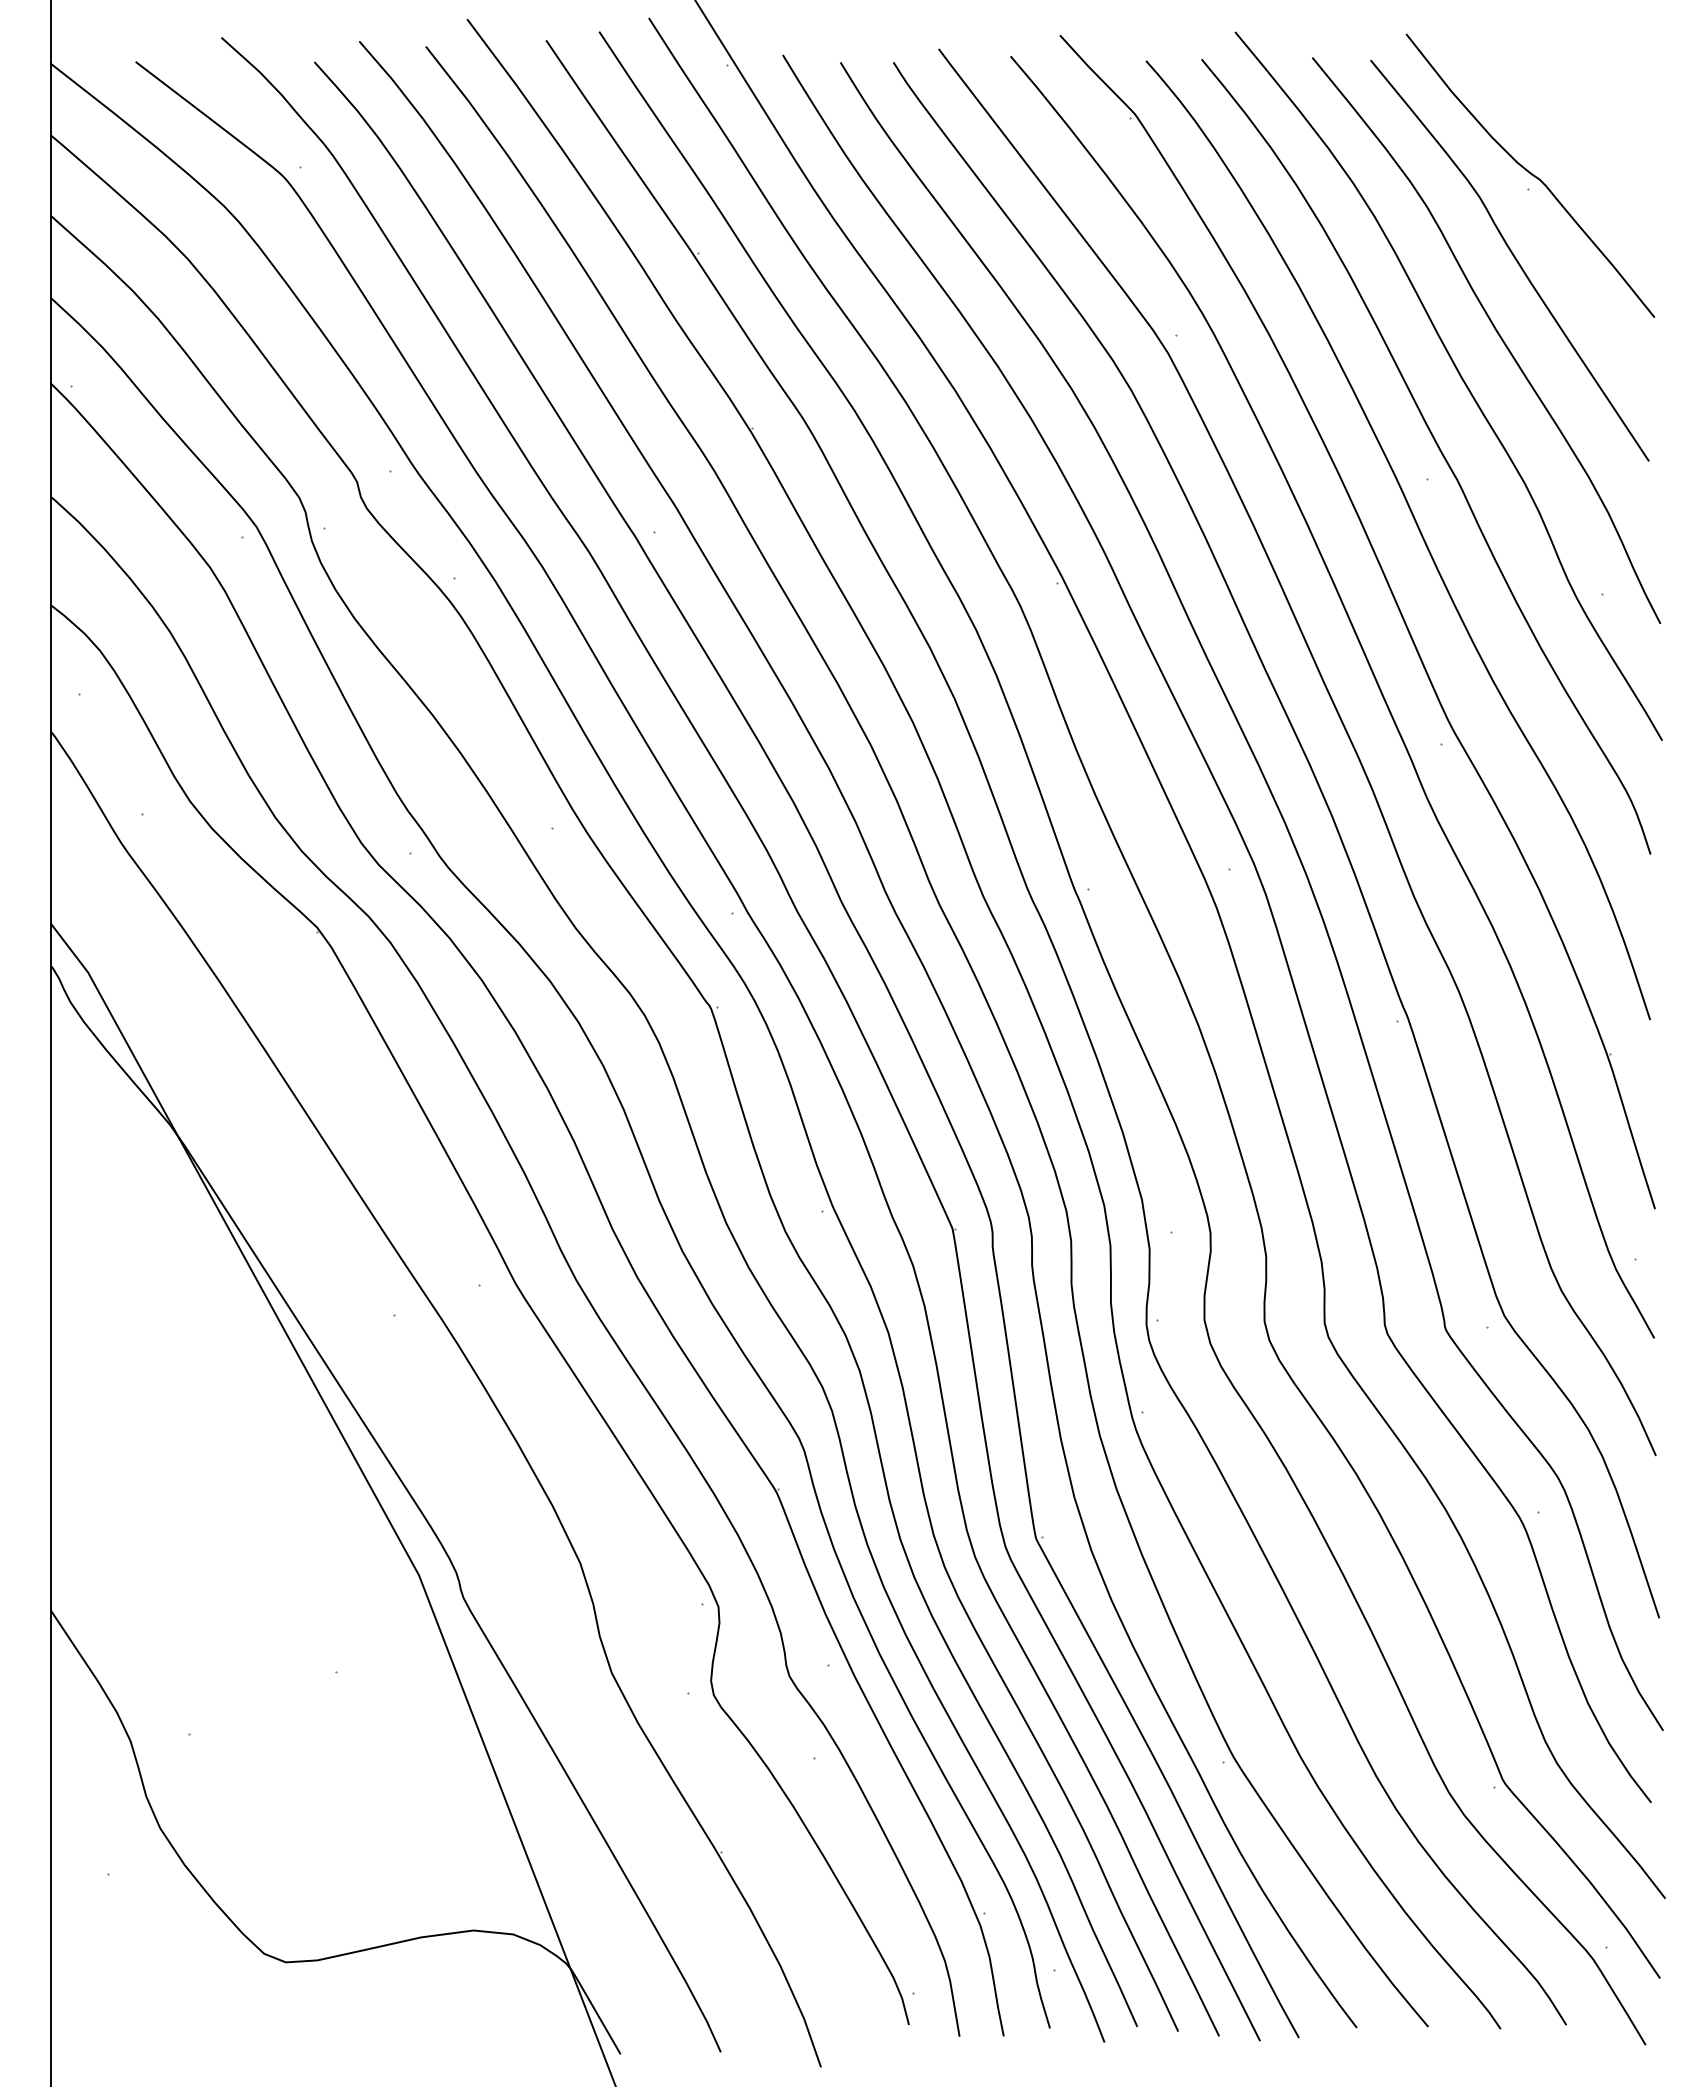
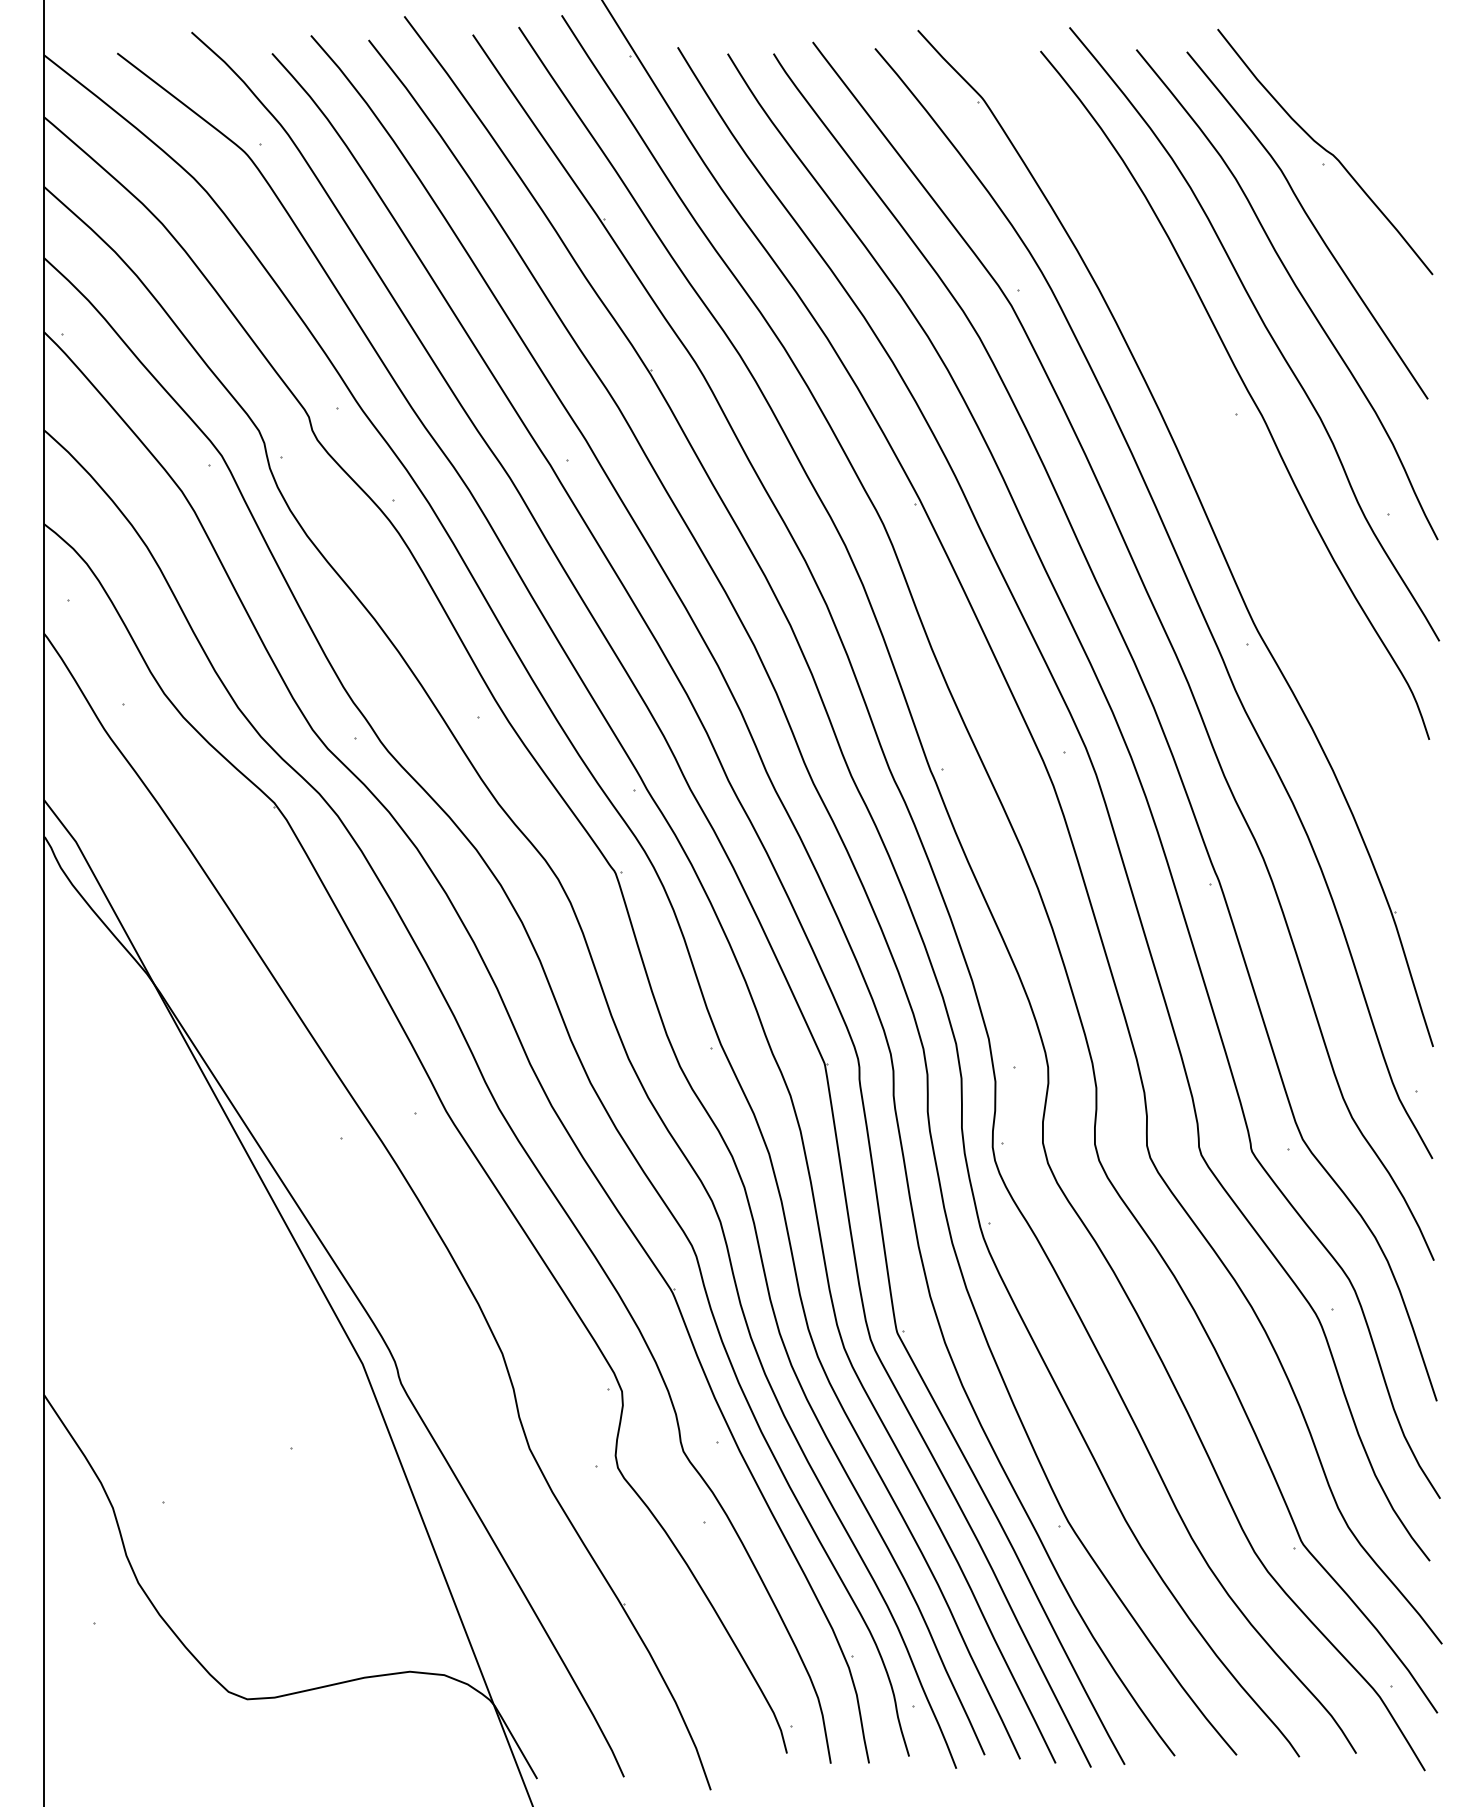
curve: (1418, 530) -> (1228, 459), removed

